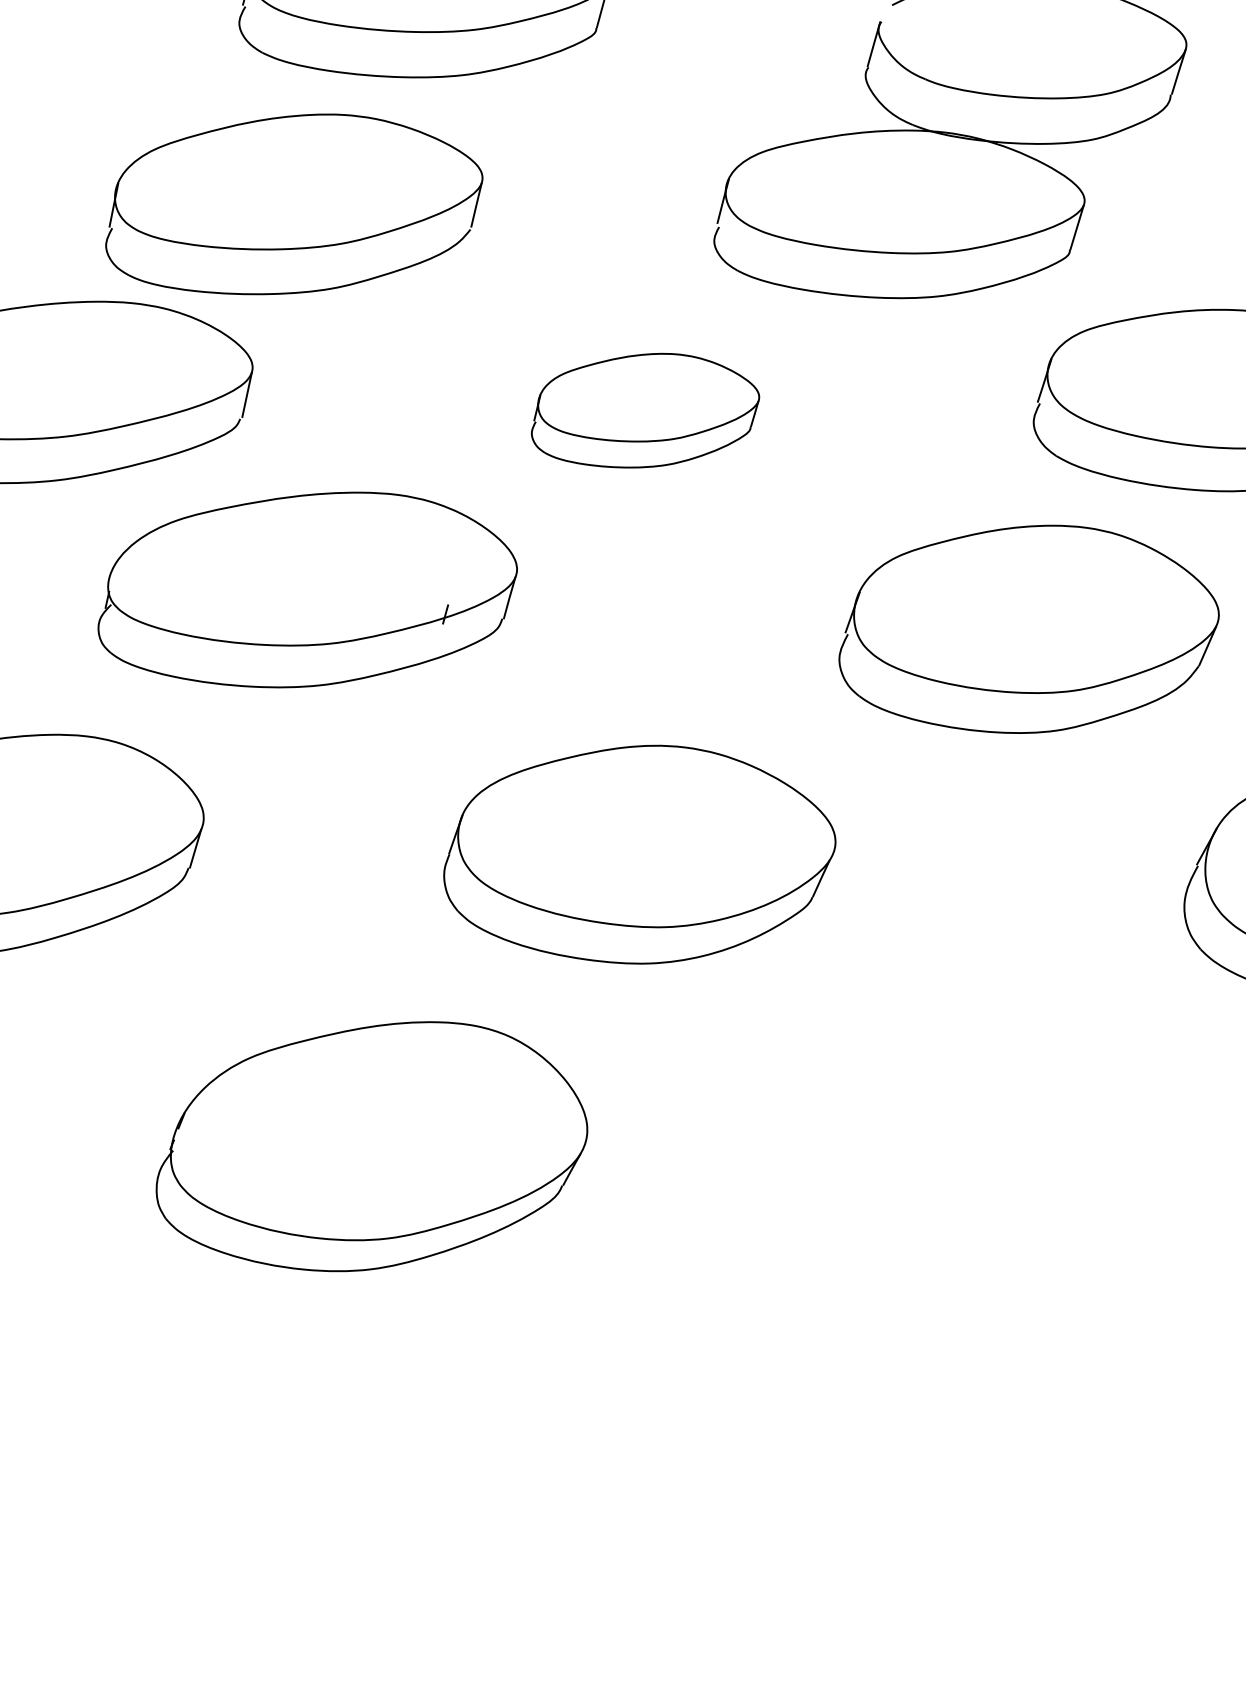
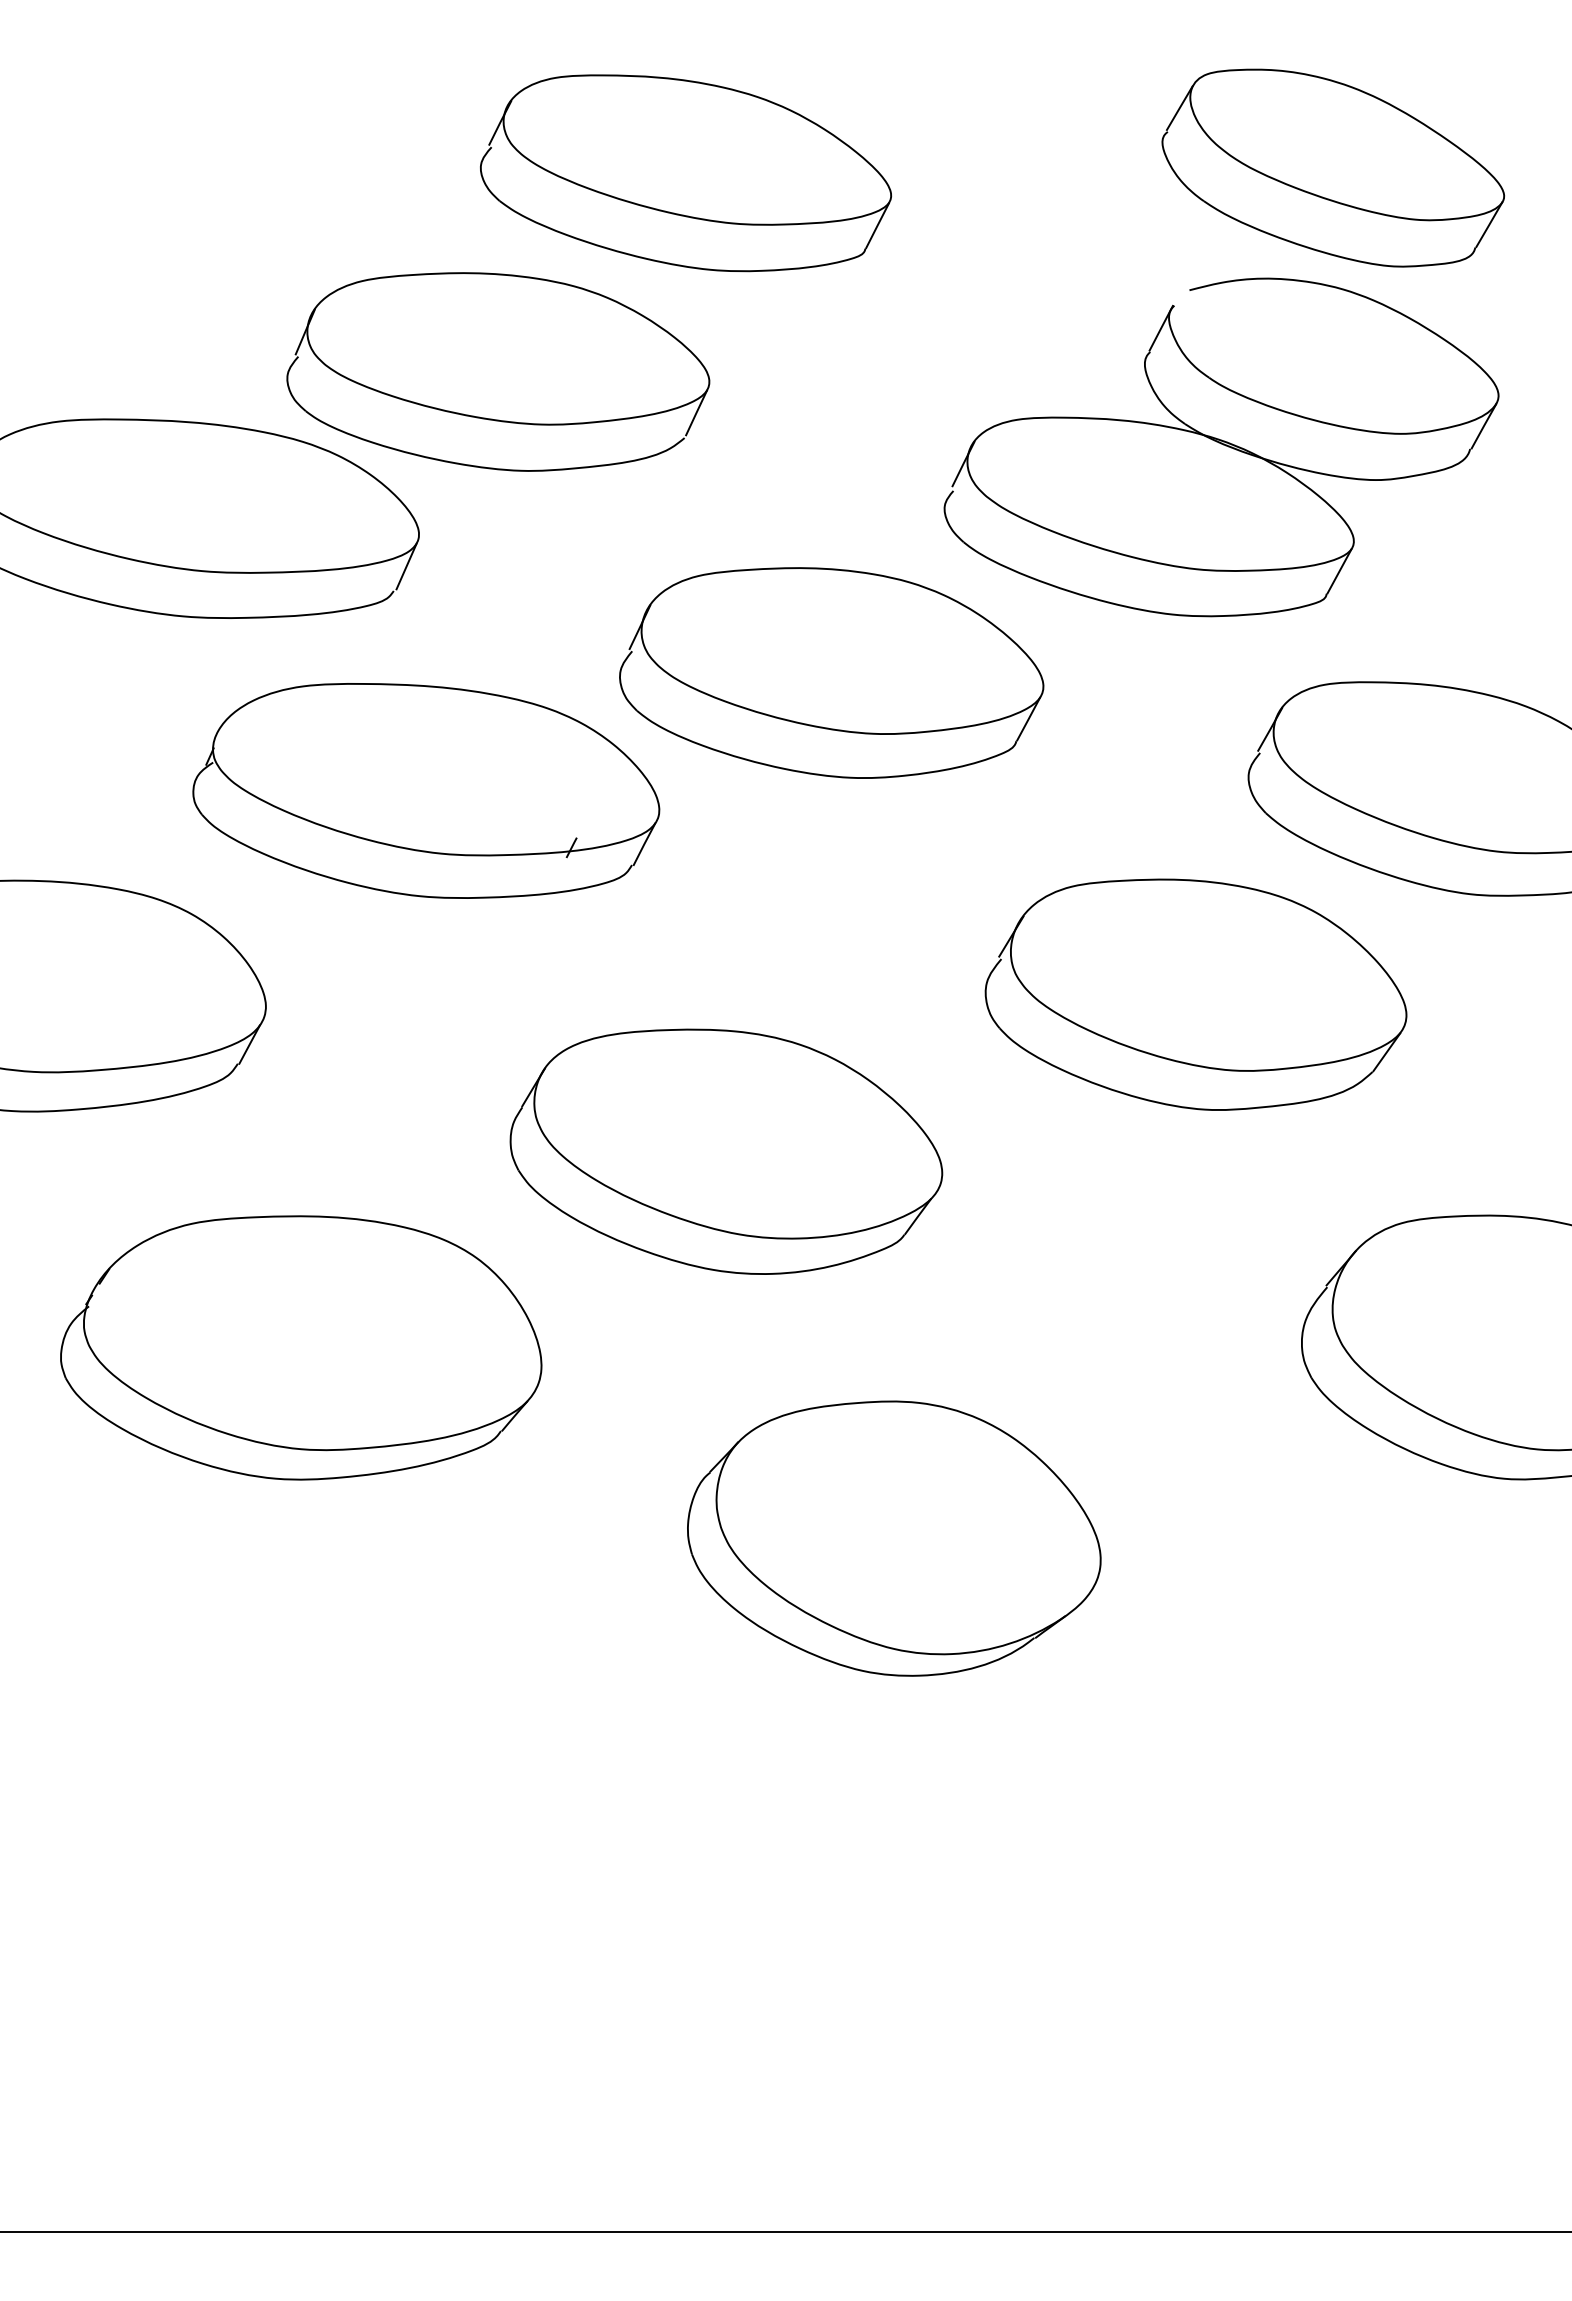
part: (644, 410) -> (831, 672), size x1.67
part: (369, 1148) -> (301, 1347), moved
part: (859, 1168) -> (894, 1538), added

